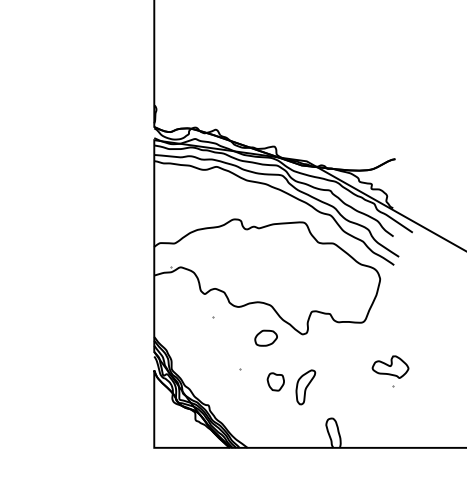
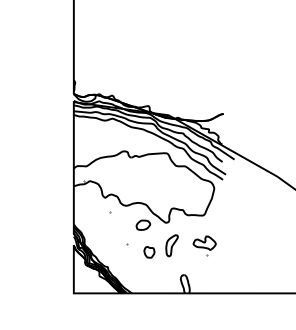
part: (390, 370) -> (204, 245), moved
part: (304, 386) -> (171, 245), moved

